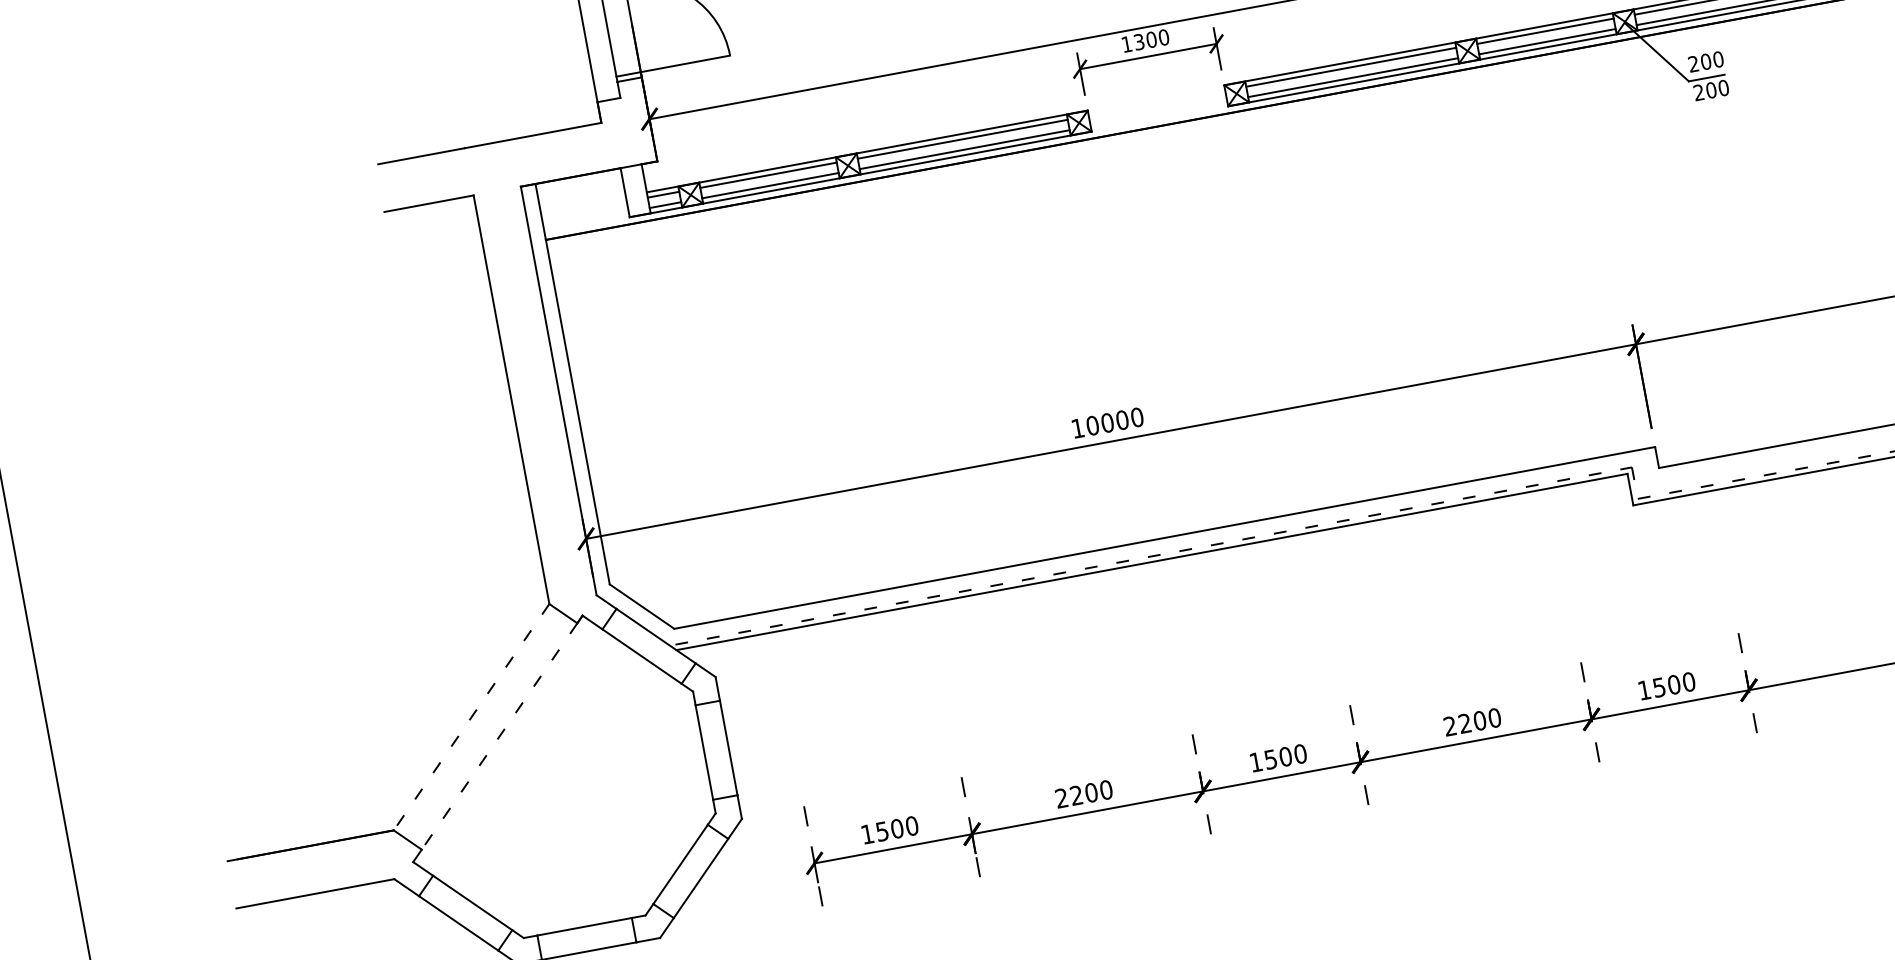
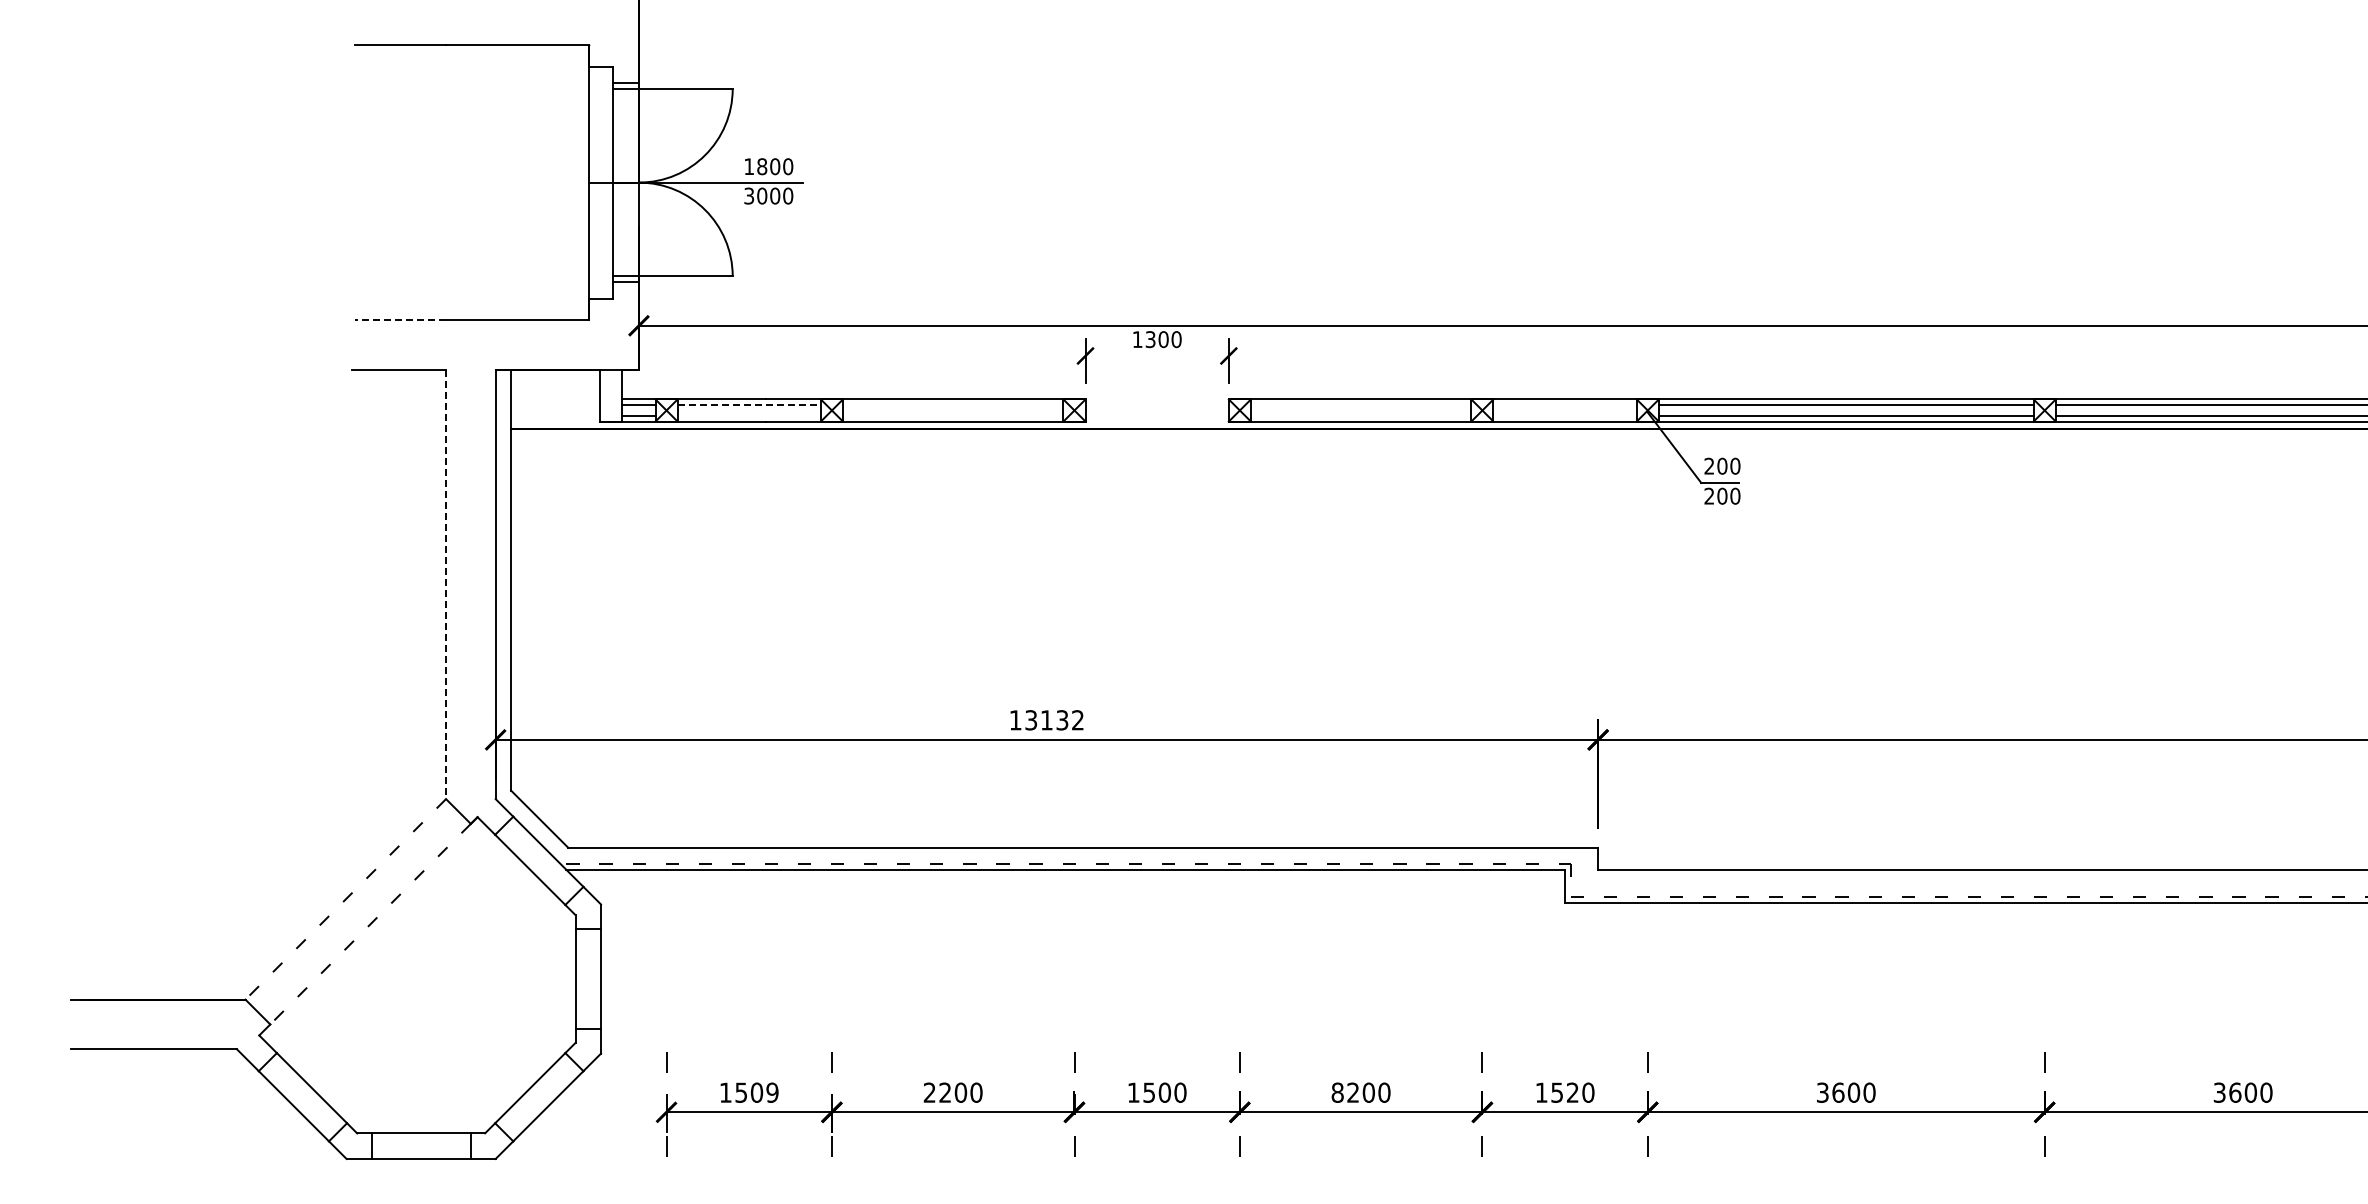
line: (1544, 31) -> (1564, 405), removed
line: (1546, 41) -> (1564, 415), removed
line: (1147, 56) -> (1156, 355), removed
line: (1350, 67) -> (1360, 405), removed
line: (1352, 77) -> (1360, 415), removed
line: (962, 139) -> (952, 405), removed
line: (963, 149) -> (952, 415), removed
line: (421, 156) -> (400, 320), solid -> dashed
line: (768, 175) -> (749, 405), solid -> dashed
line: (769, 185) -> (748, 415), removed
line: (511, 399) -> (446, 584), solid -> dashed
text: (1114, 421) -> (1054, 720), 10000 -> 13132
text: (1673, 684) -> (1572, 1092), 1500 -> 1520
text: (1450, 726) -> (1337, 1092), 2200 -> 8200
text: (912, 825) -> (772, 1092), 1500 -> 1509

